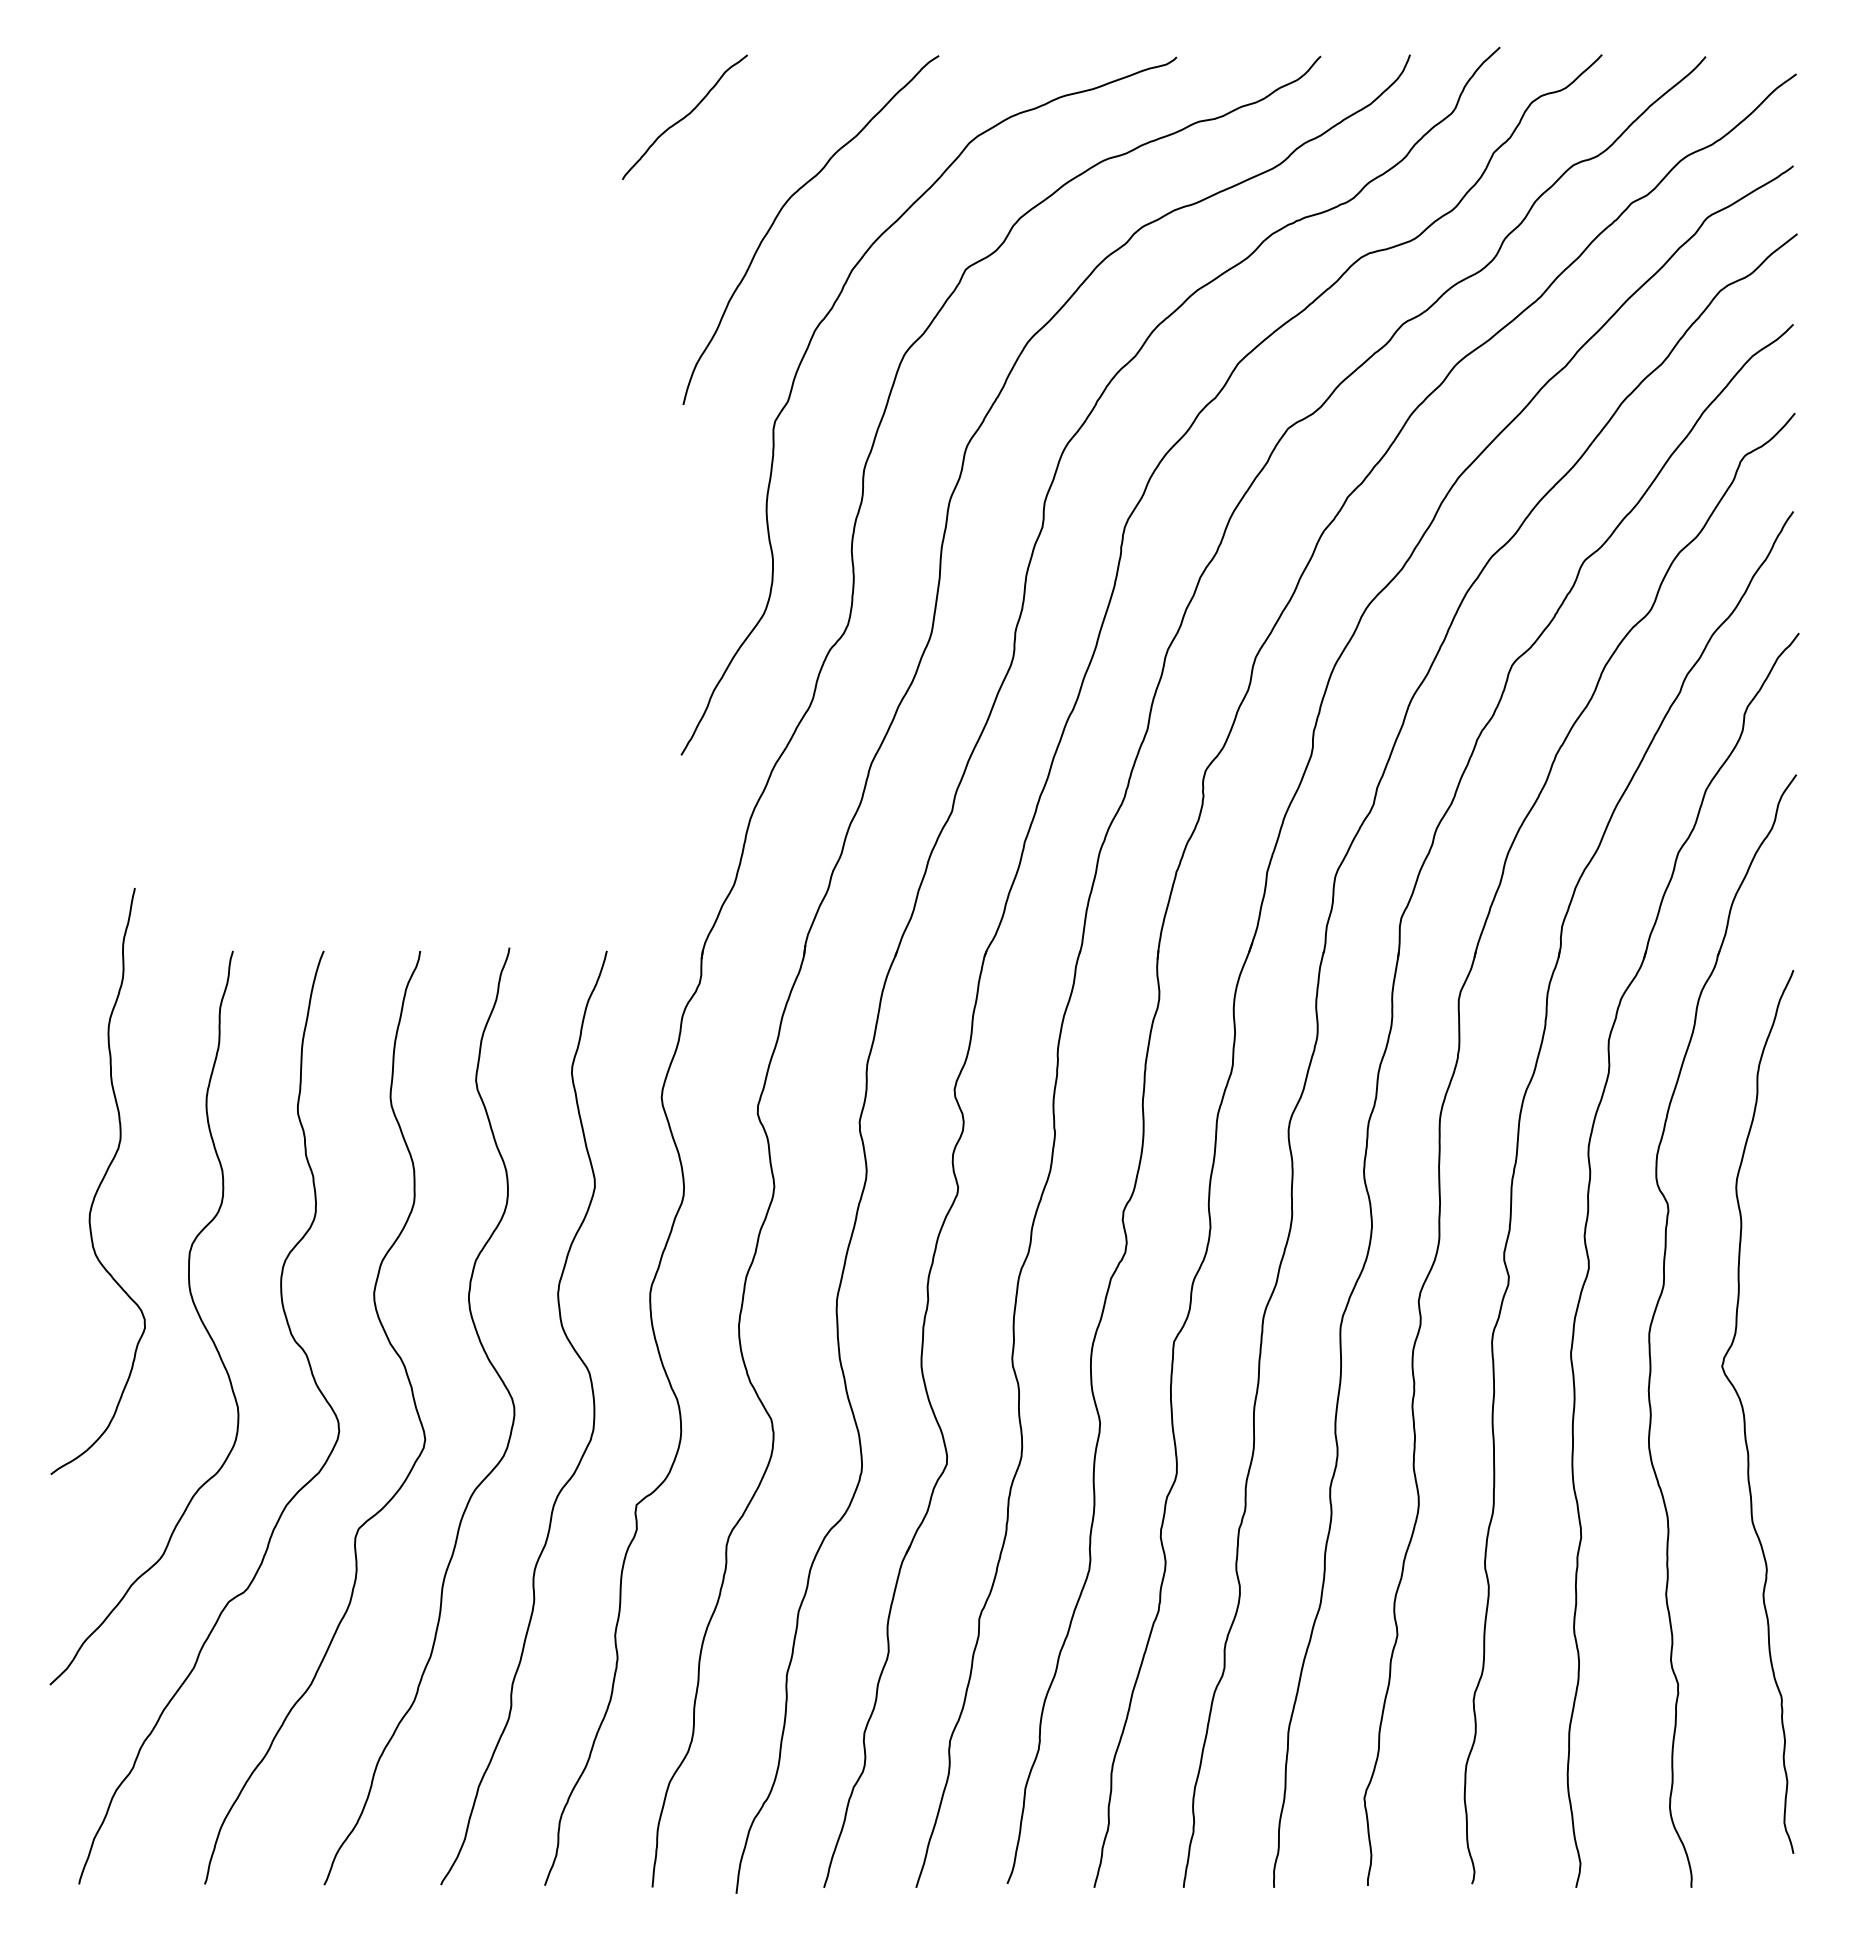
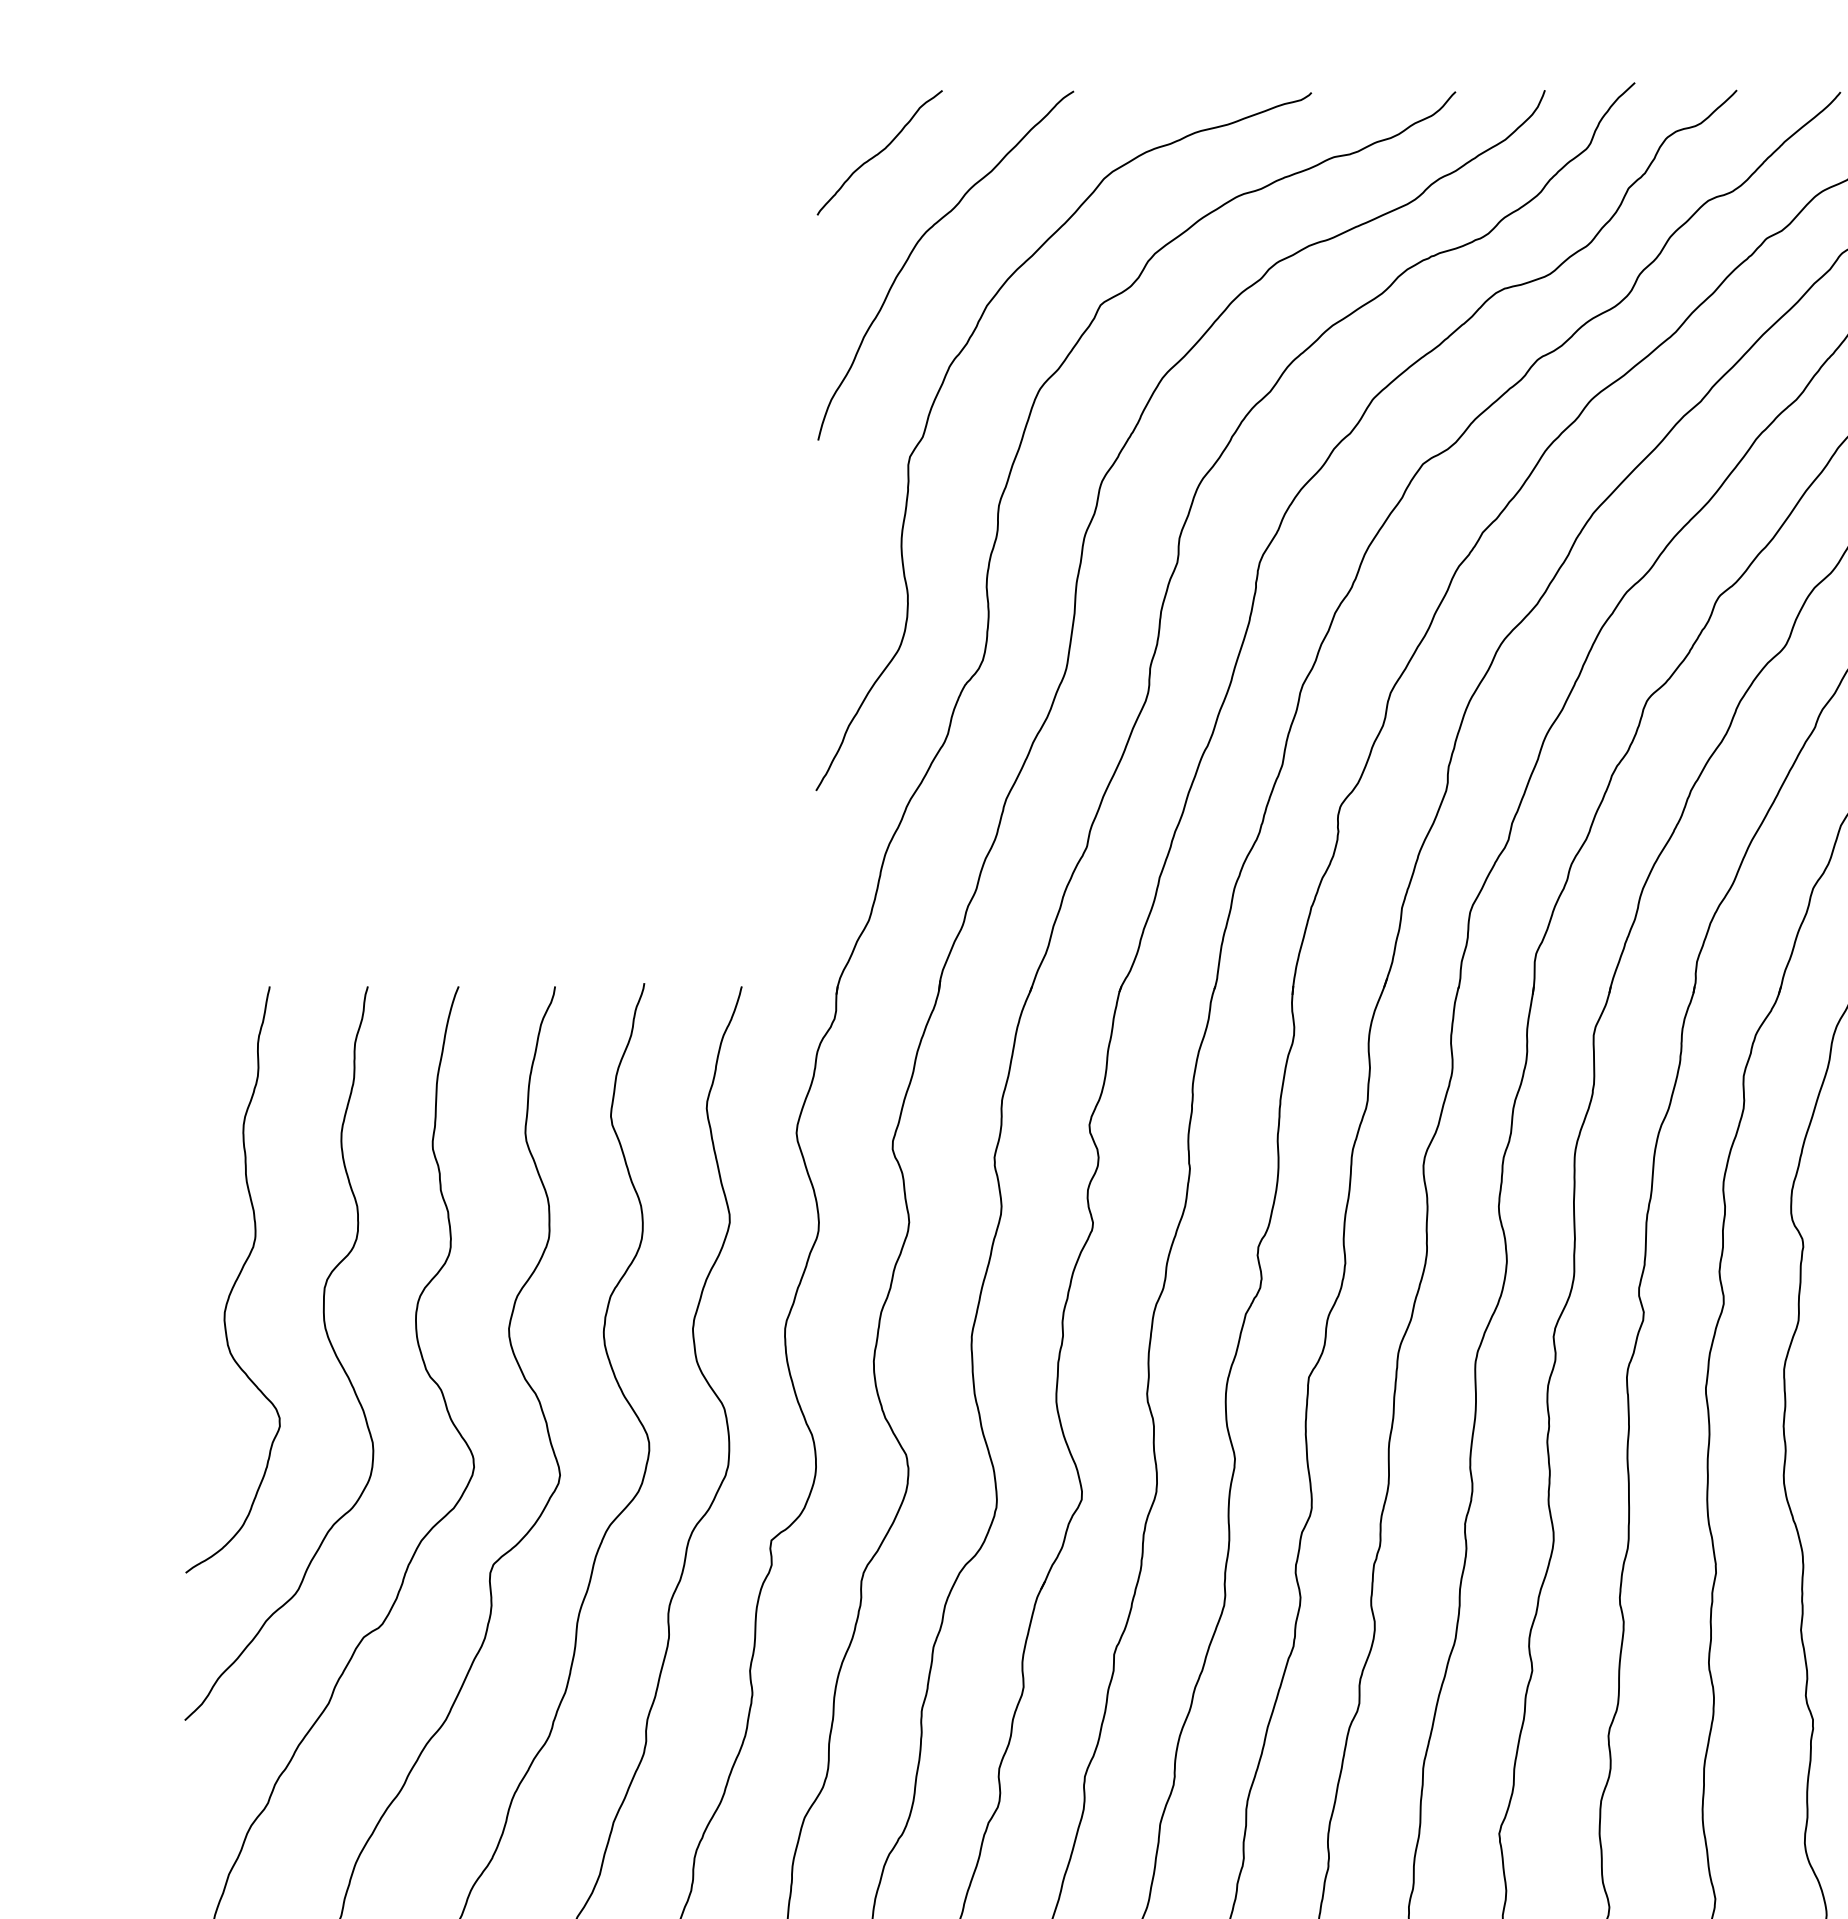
curve: (684, 116) -> (879, 151), moved
curve: (100, 1181) -> (235, 1279), moved

